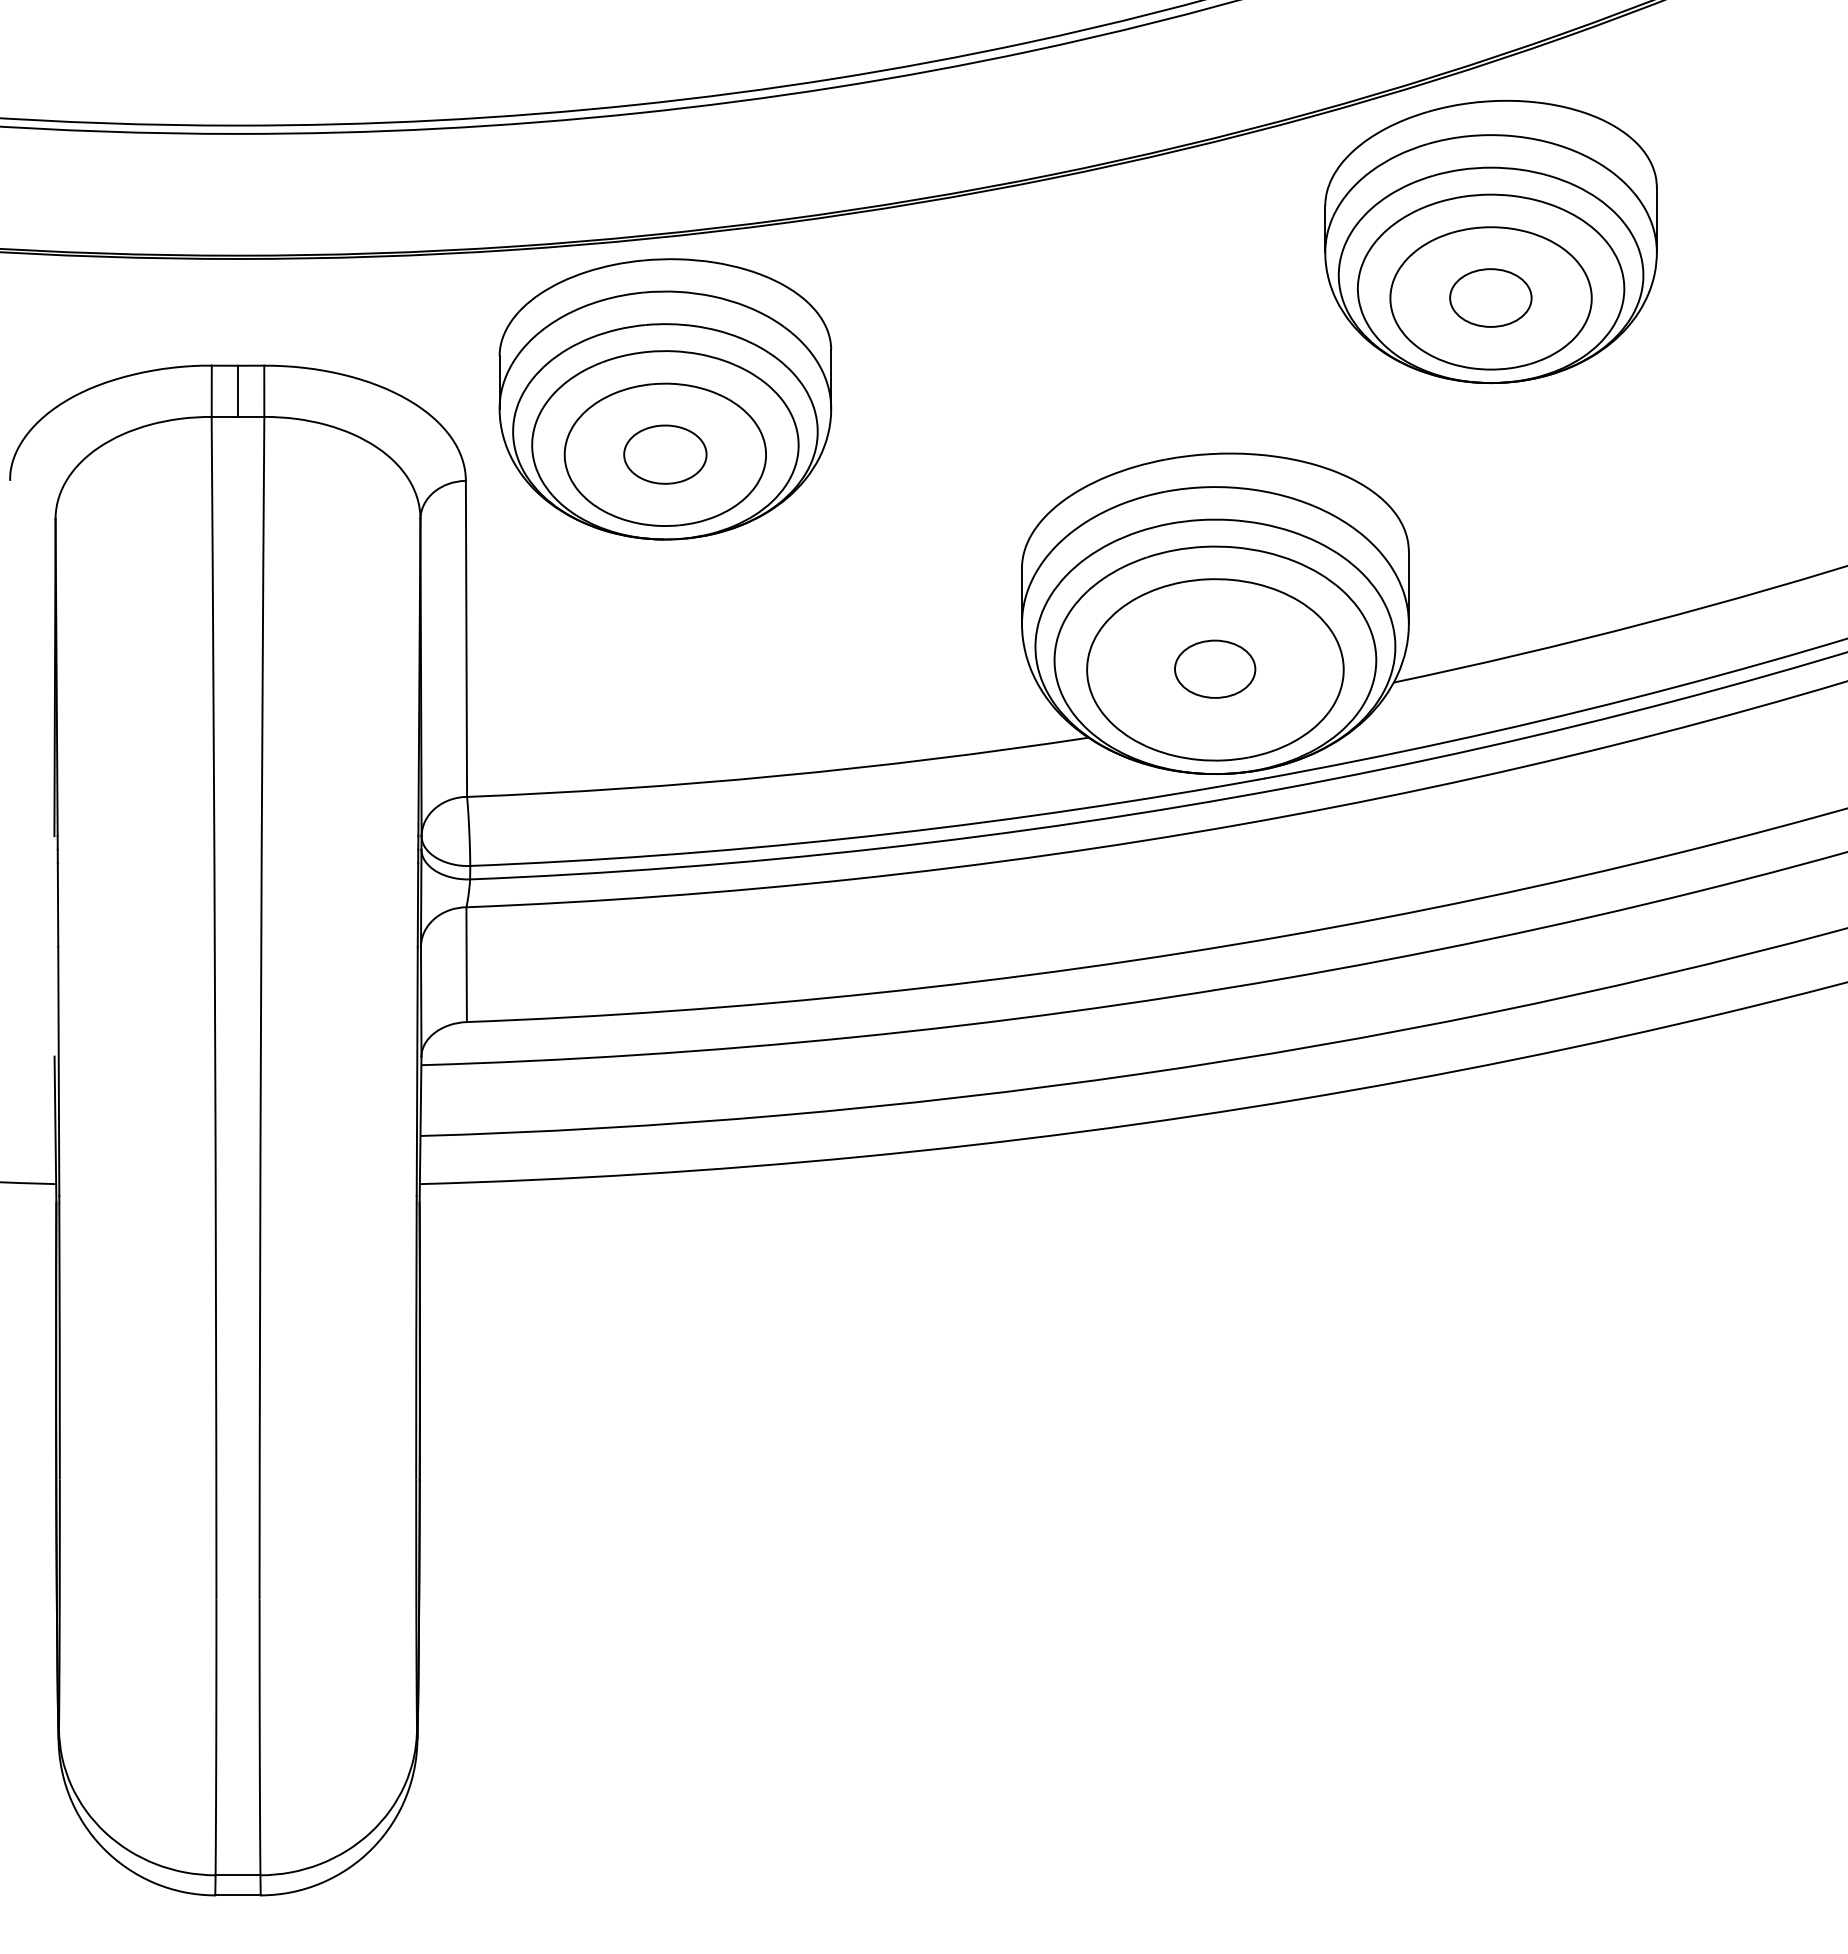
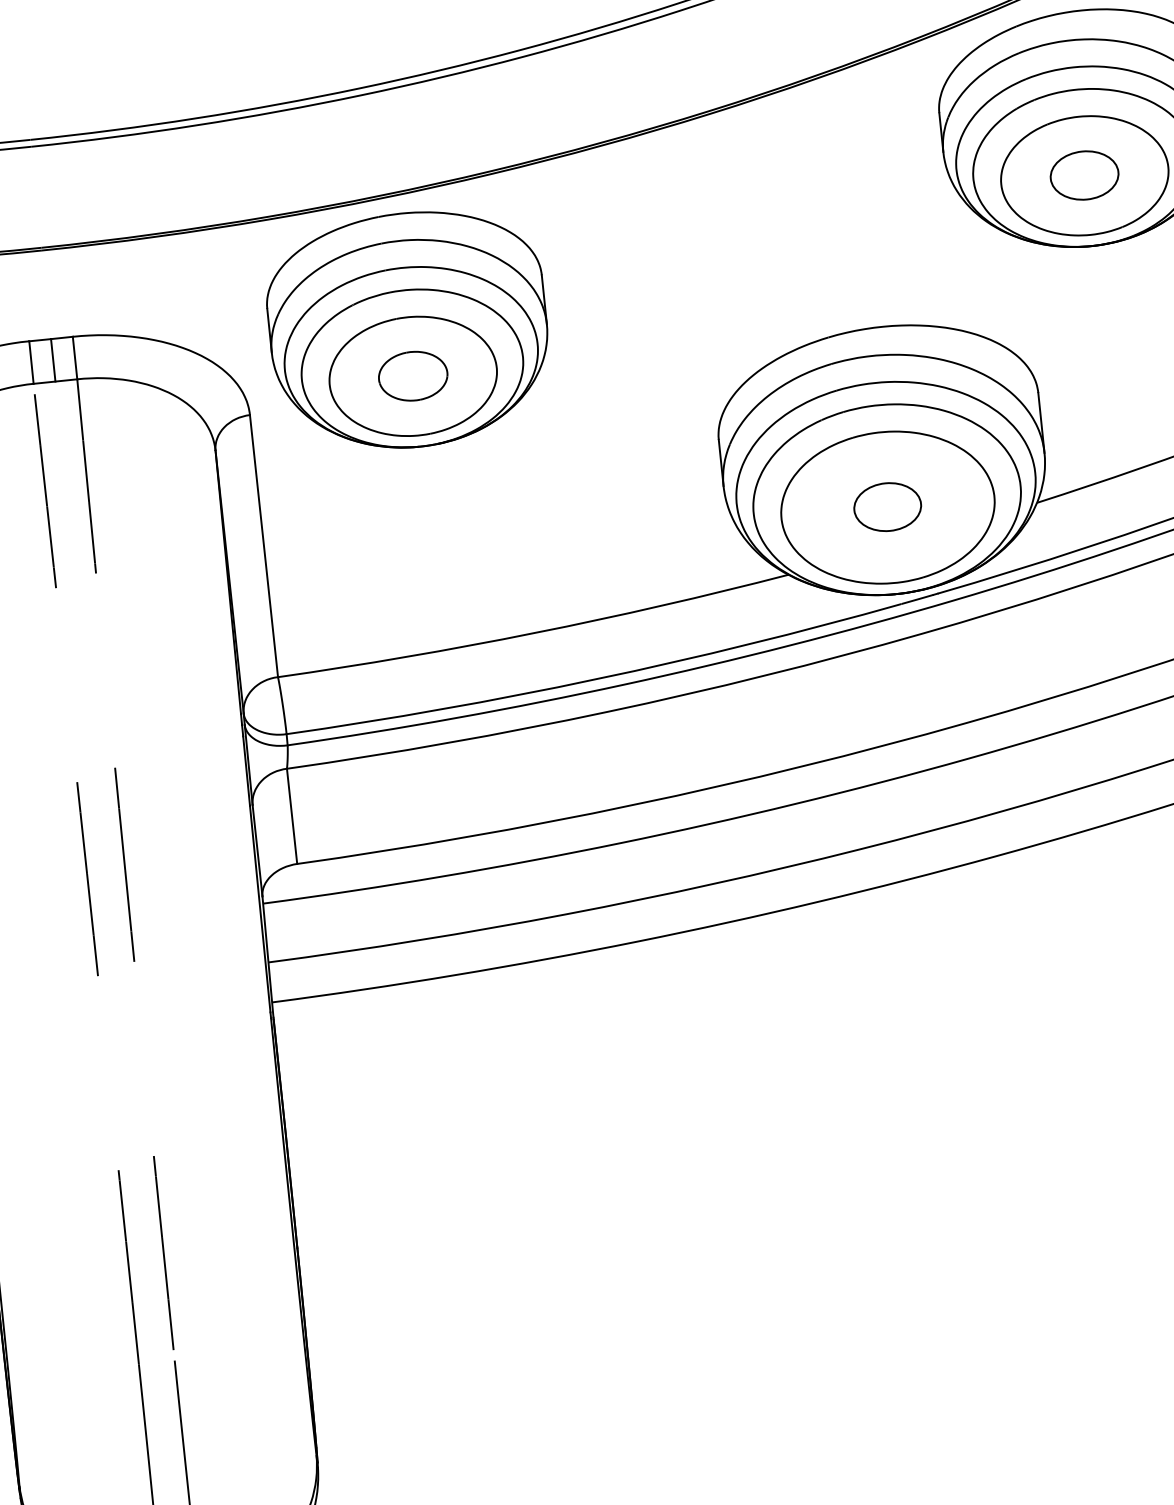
arc: (215, 1008) -> (87, 874), solid -> dashed
arc: (261, 1008) -> (125, 870), solid -> dashed

